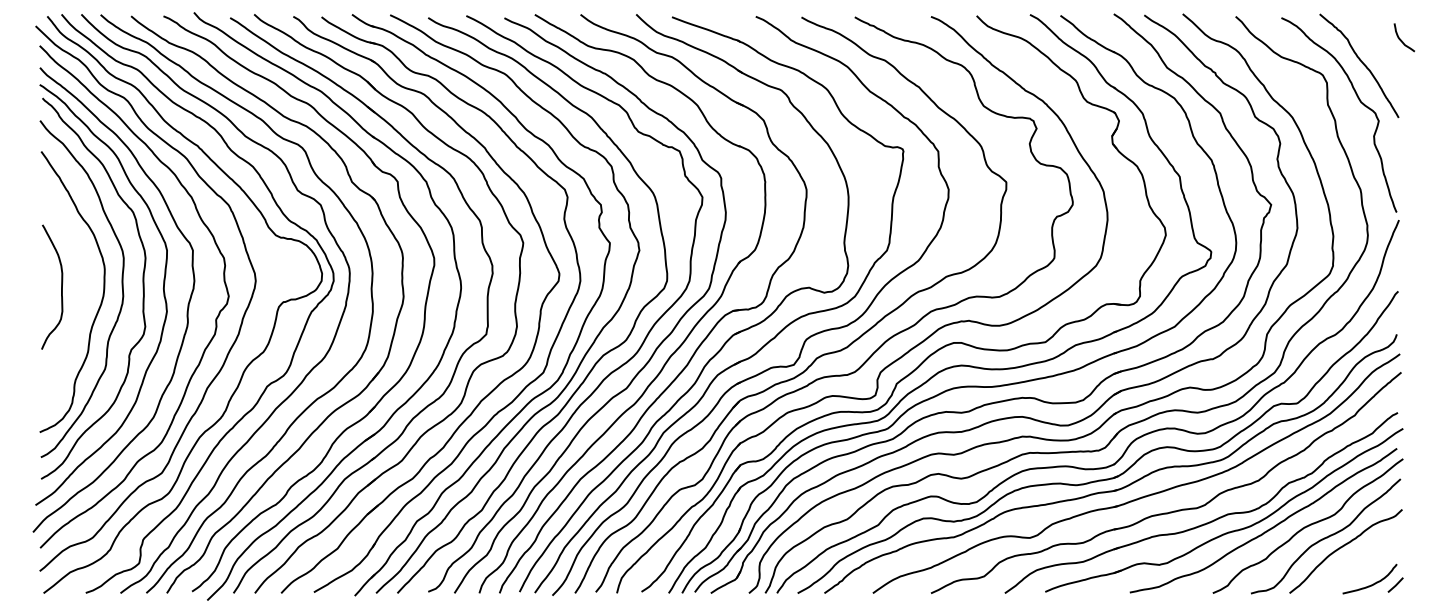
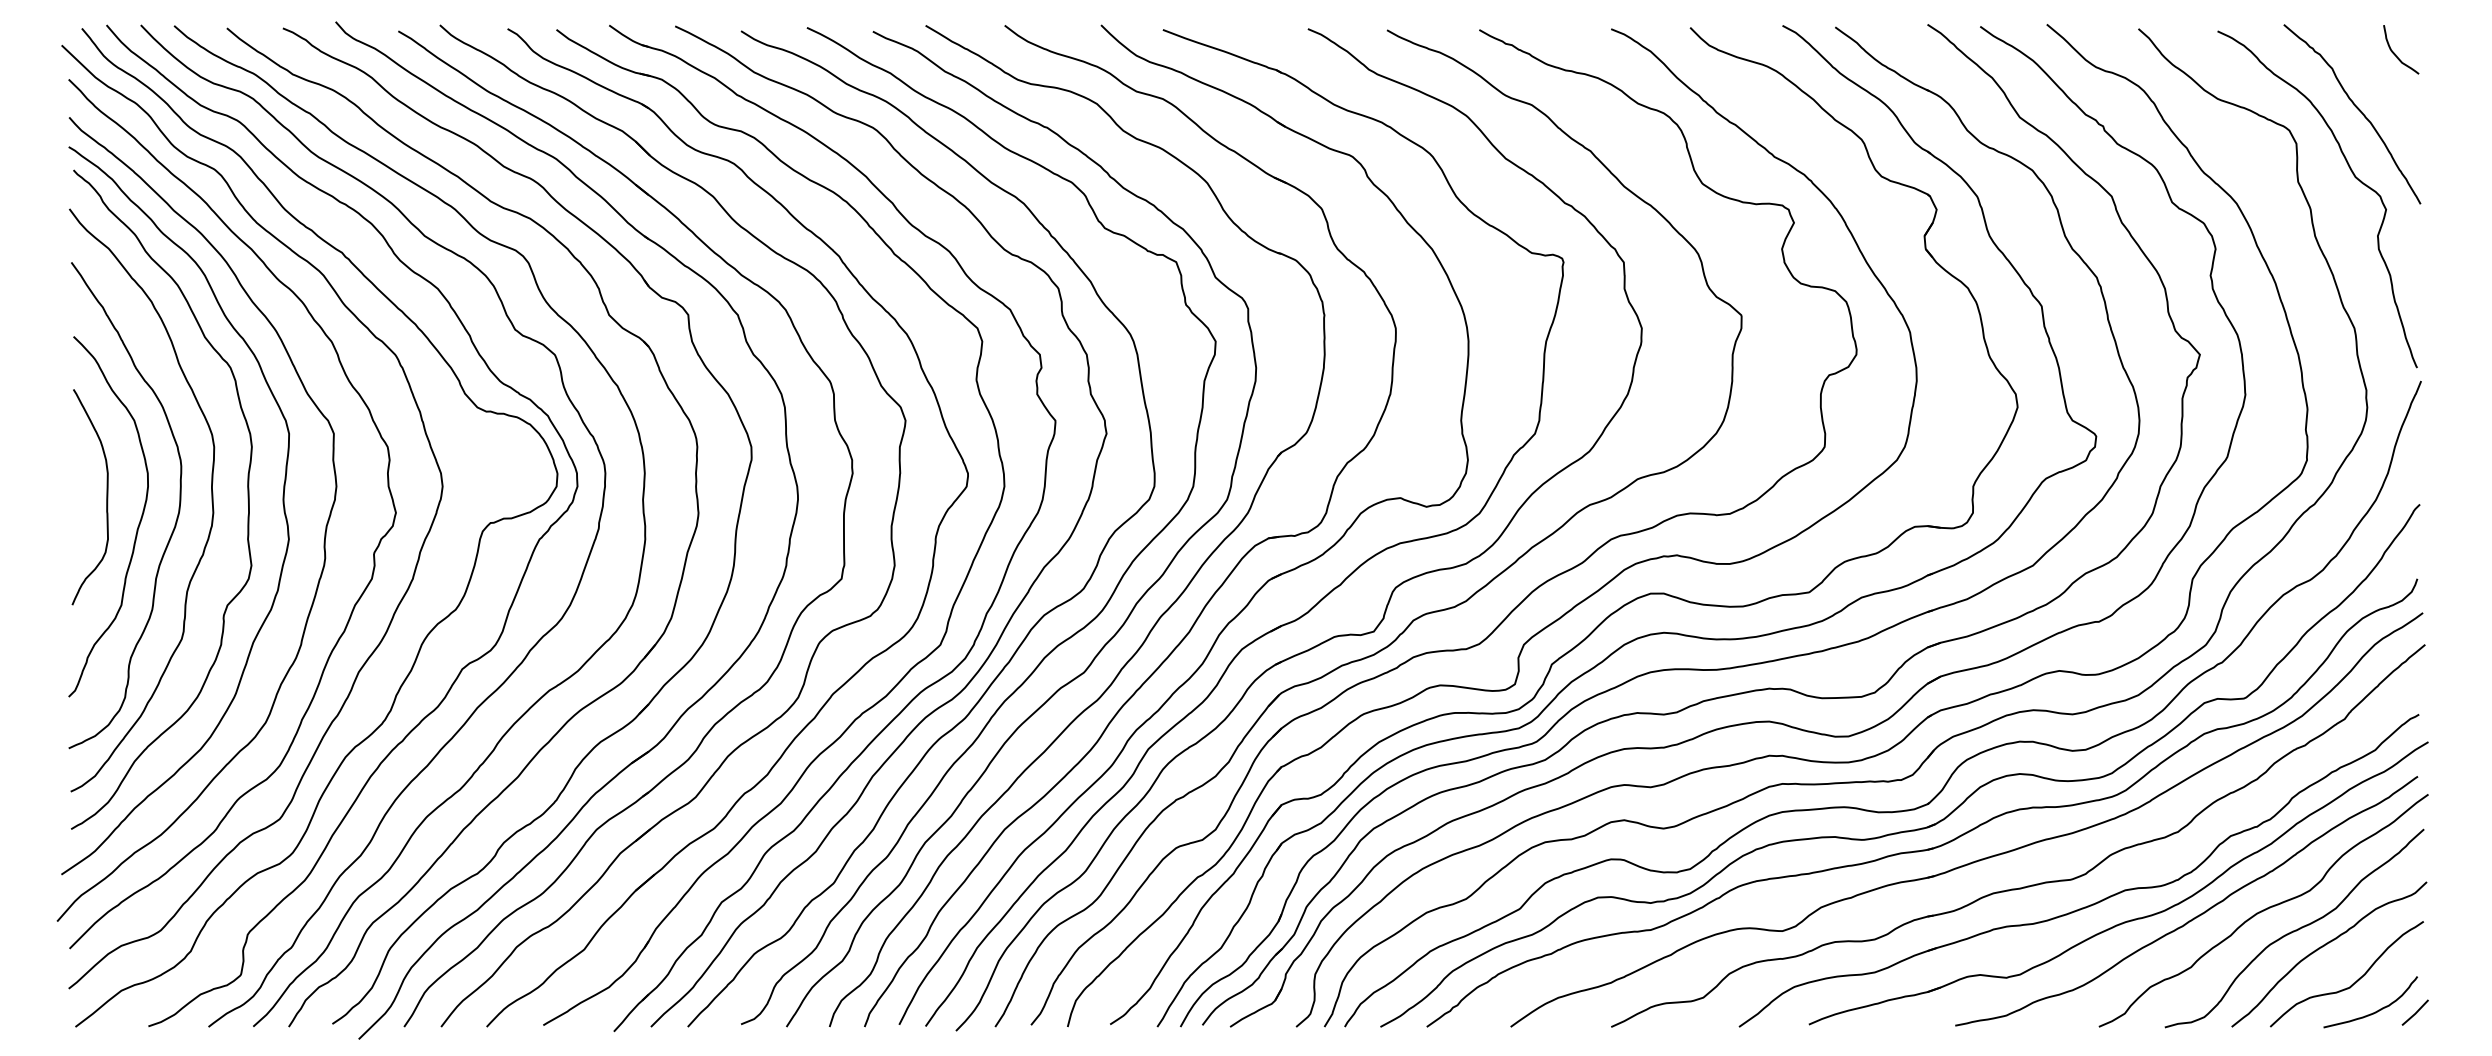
curve: (1401, 39) -> (2395, 52), moved
curve: (79, 302) -> (137, 523), added
curve: (1360, 566) -> (2354, 980), added

